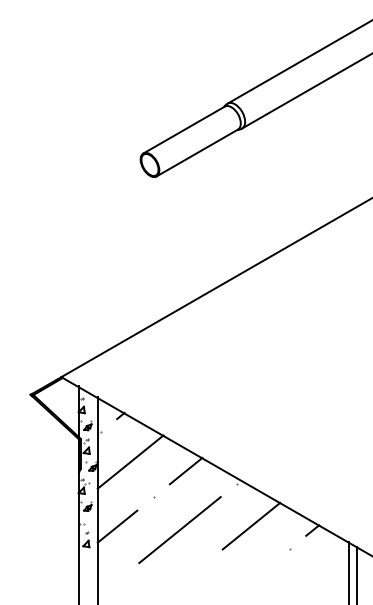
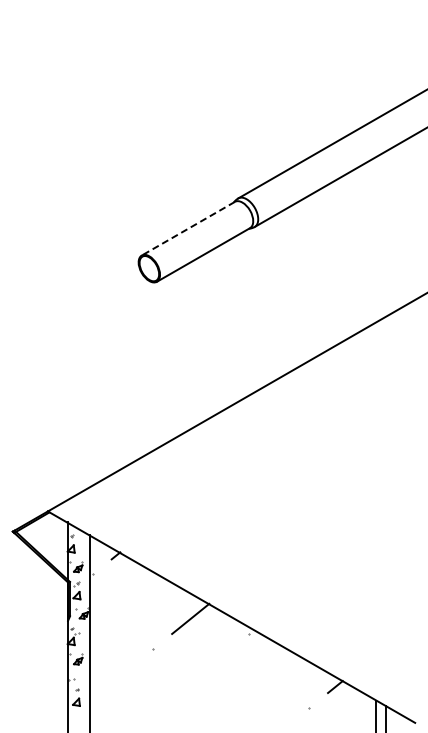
line: (184, 129) -> (188, 228), solid -> dashed
line: (130, 461) -> (126, 608), removed
line: (251, 525) -> (265, 681), removed
line: (116, 526) -> (111, 682), removed
line: (179, 530) -> (183, 686), removed

